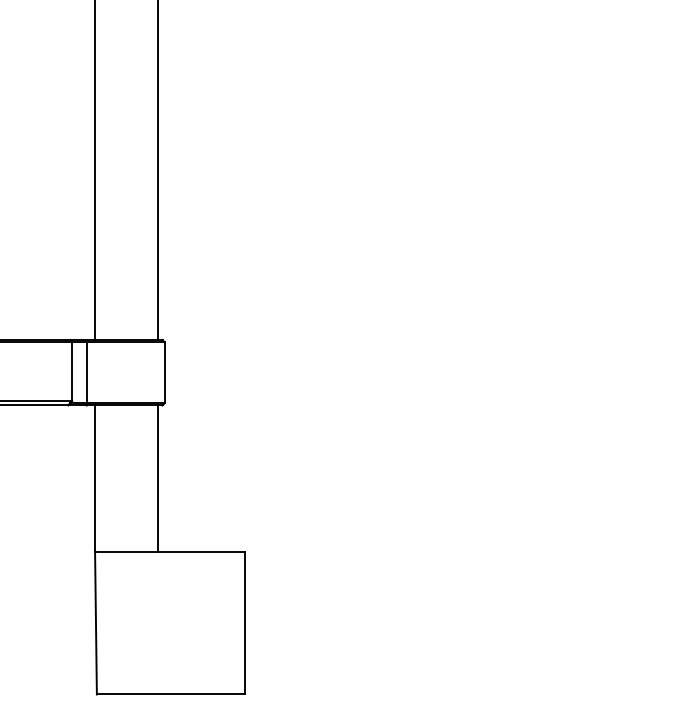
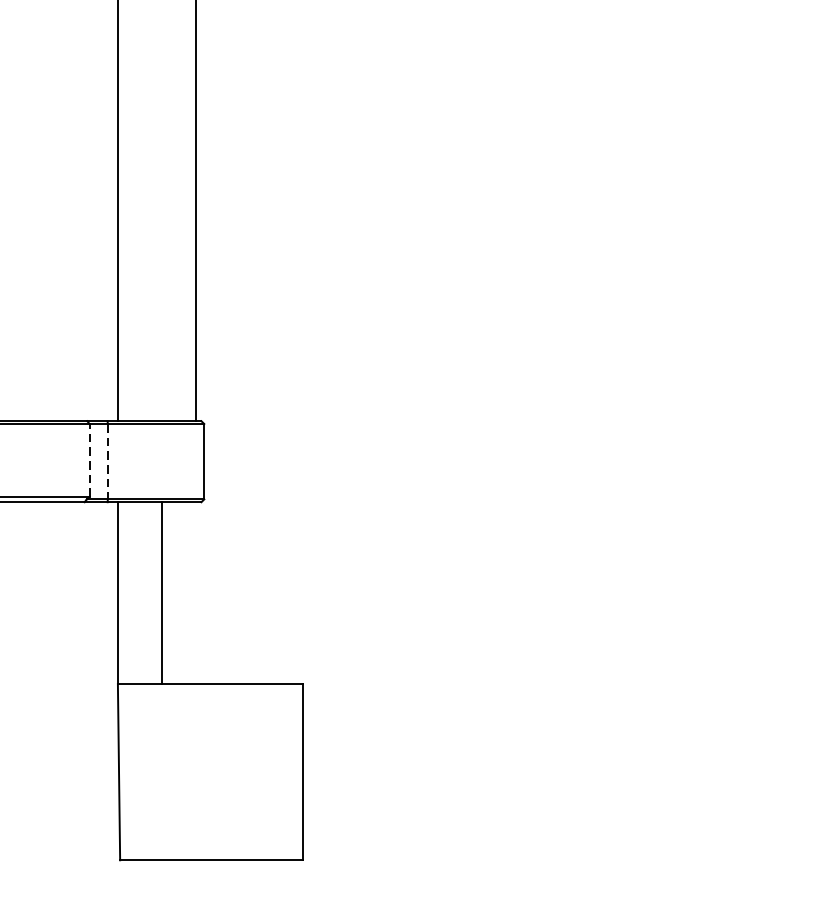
line: (72, 371) -> (89, 460), solid -> dashed
line: (87, 373) -> (108, 462), solid -> dashed
line: (158, 478) -> (163, 592), moved

